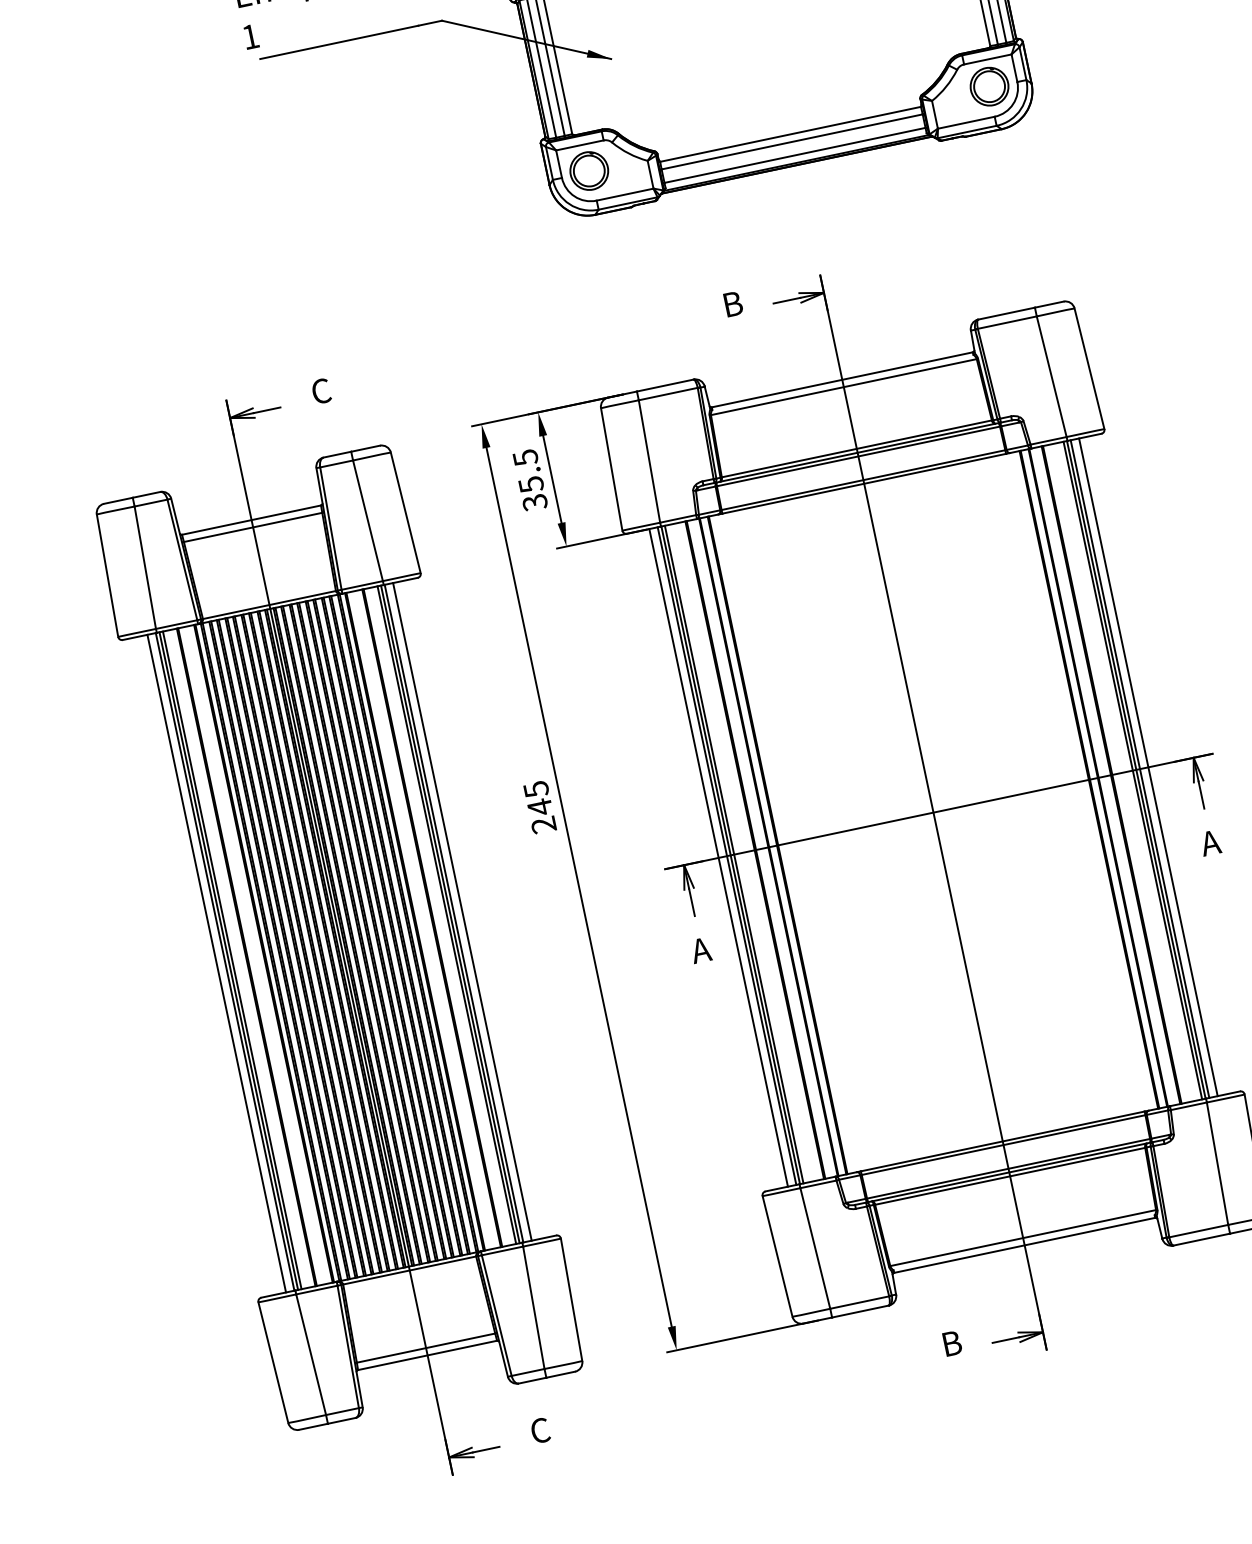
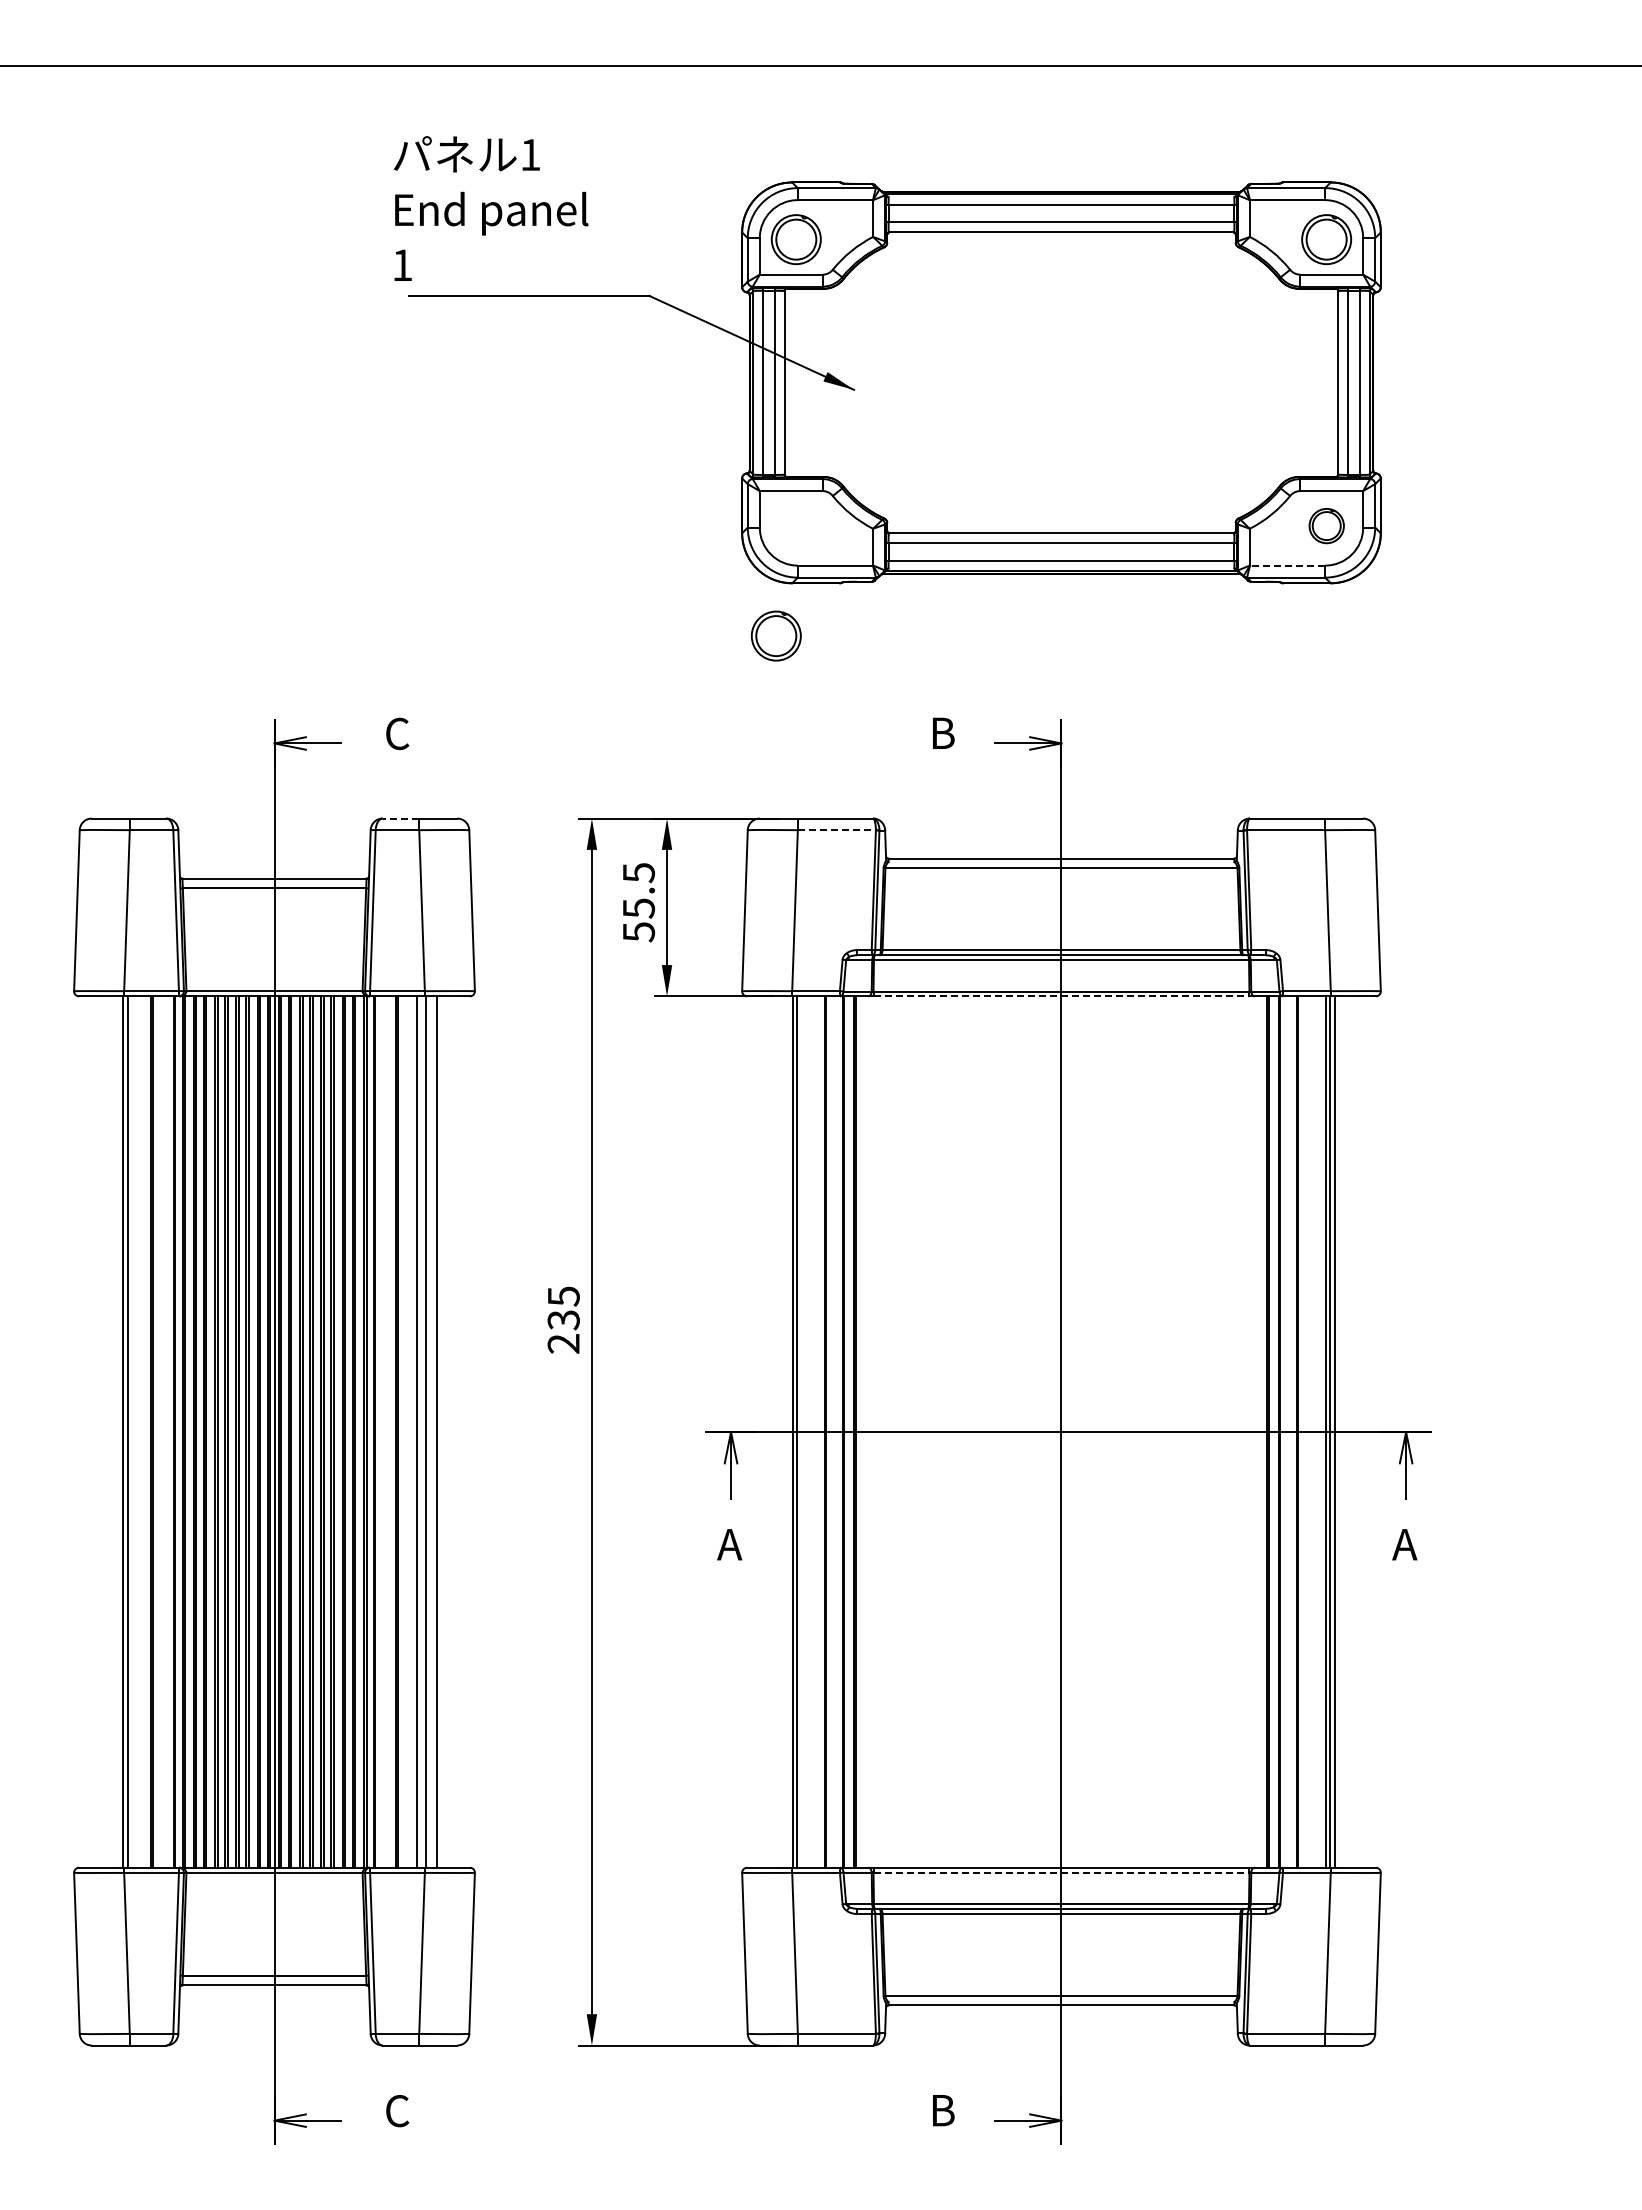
part: (989, 86) -> (1326, 525), size x0.7
line: (966, 122) -> (1287, 565), solid -> dashed
part: (588, 170) -> (775, 635), moved
line: (668, 394) -> (837, 830), solid -> dashed
line: (337, 454) -> (400, 818), solid -> dashed
line: (864, 483) -> (1061, 996), solid -> dashed
text: (534, 502) -> (638, 932), 35.5 -> 55.5
line: (1148, 766) -> (1346, 1431), removed
text: (539, 806) -> (563, 1319), 245 -> 235
line: (726, 855) -> (787, 1431), removed
line: (718, 857) -> (776, 1431), removed
line: (450, 913) -> (421, 1431), removed
line: (232, 959) -> (132, 1431), removed
line: (216, 963) -> (111, 1431), removed
line: (1003, 1145) -> (1061, 1872), solid -> dashed

